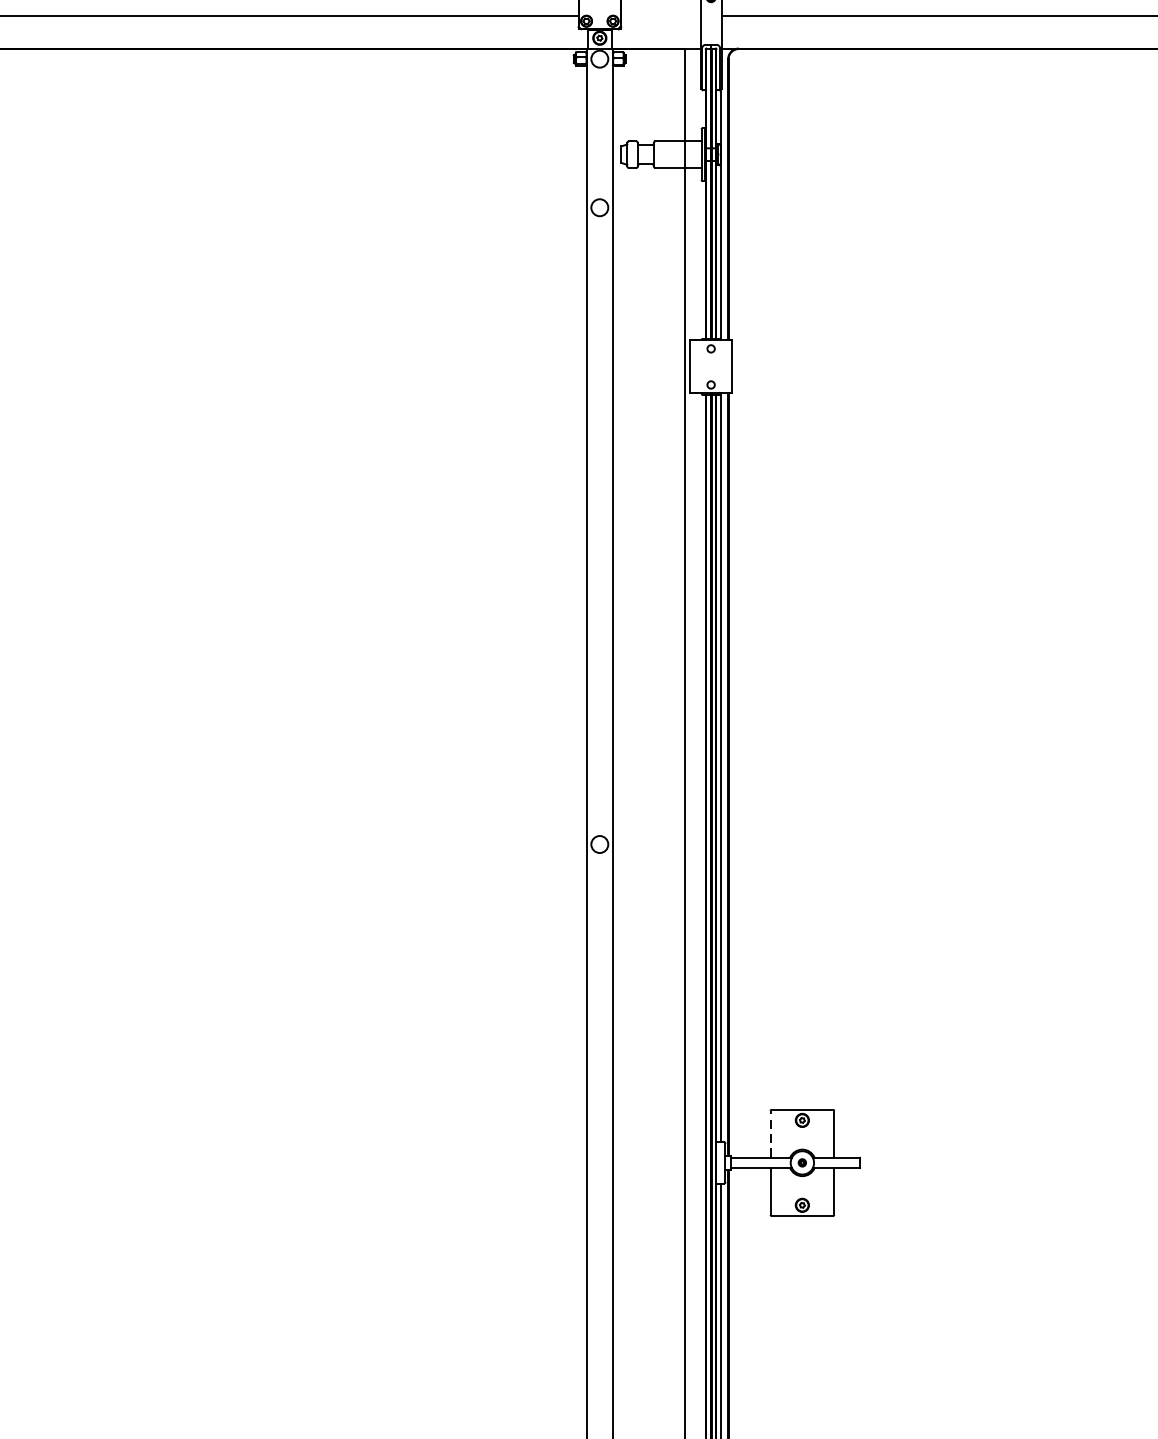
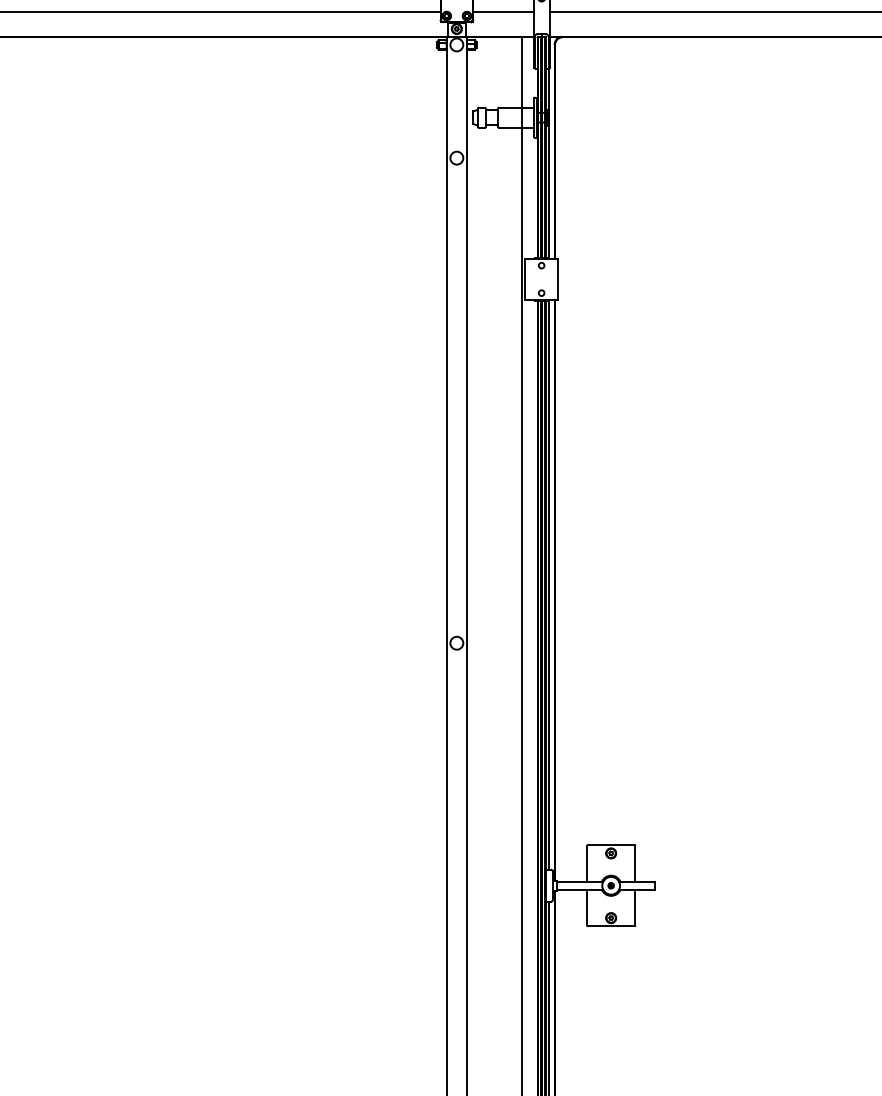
line: (661, 16) -> (503, 12), added
line: (769, 1133) -> (586, 863), dashed -> solid

